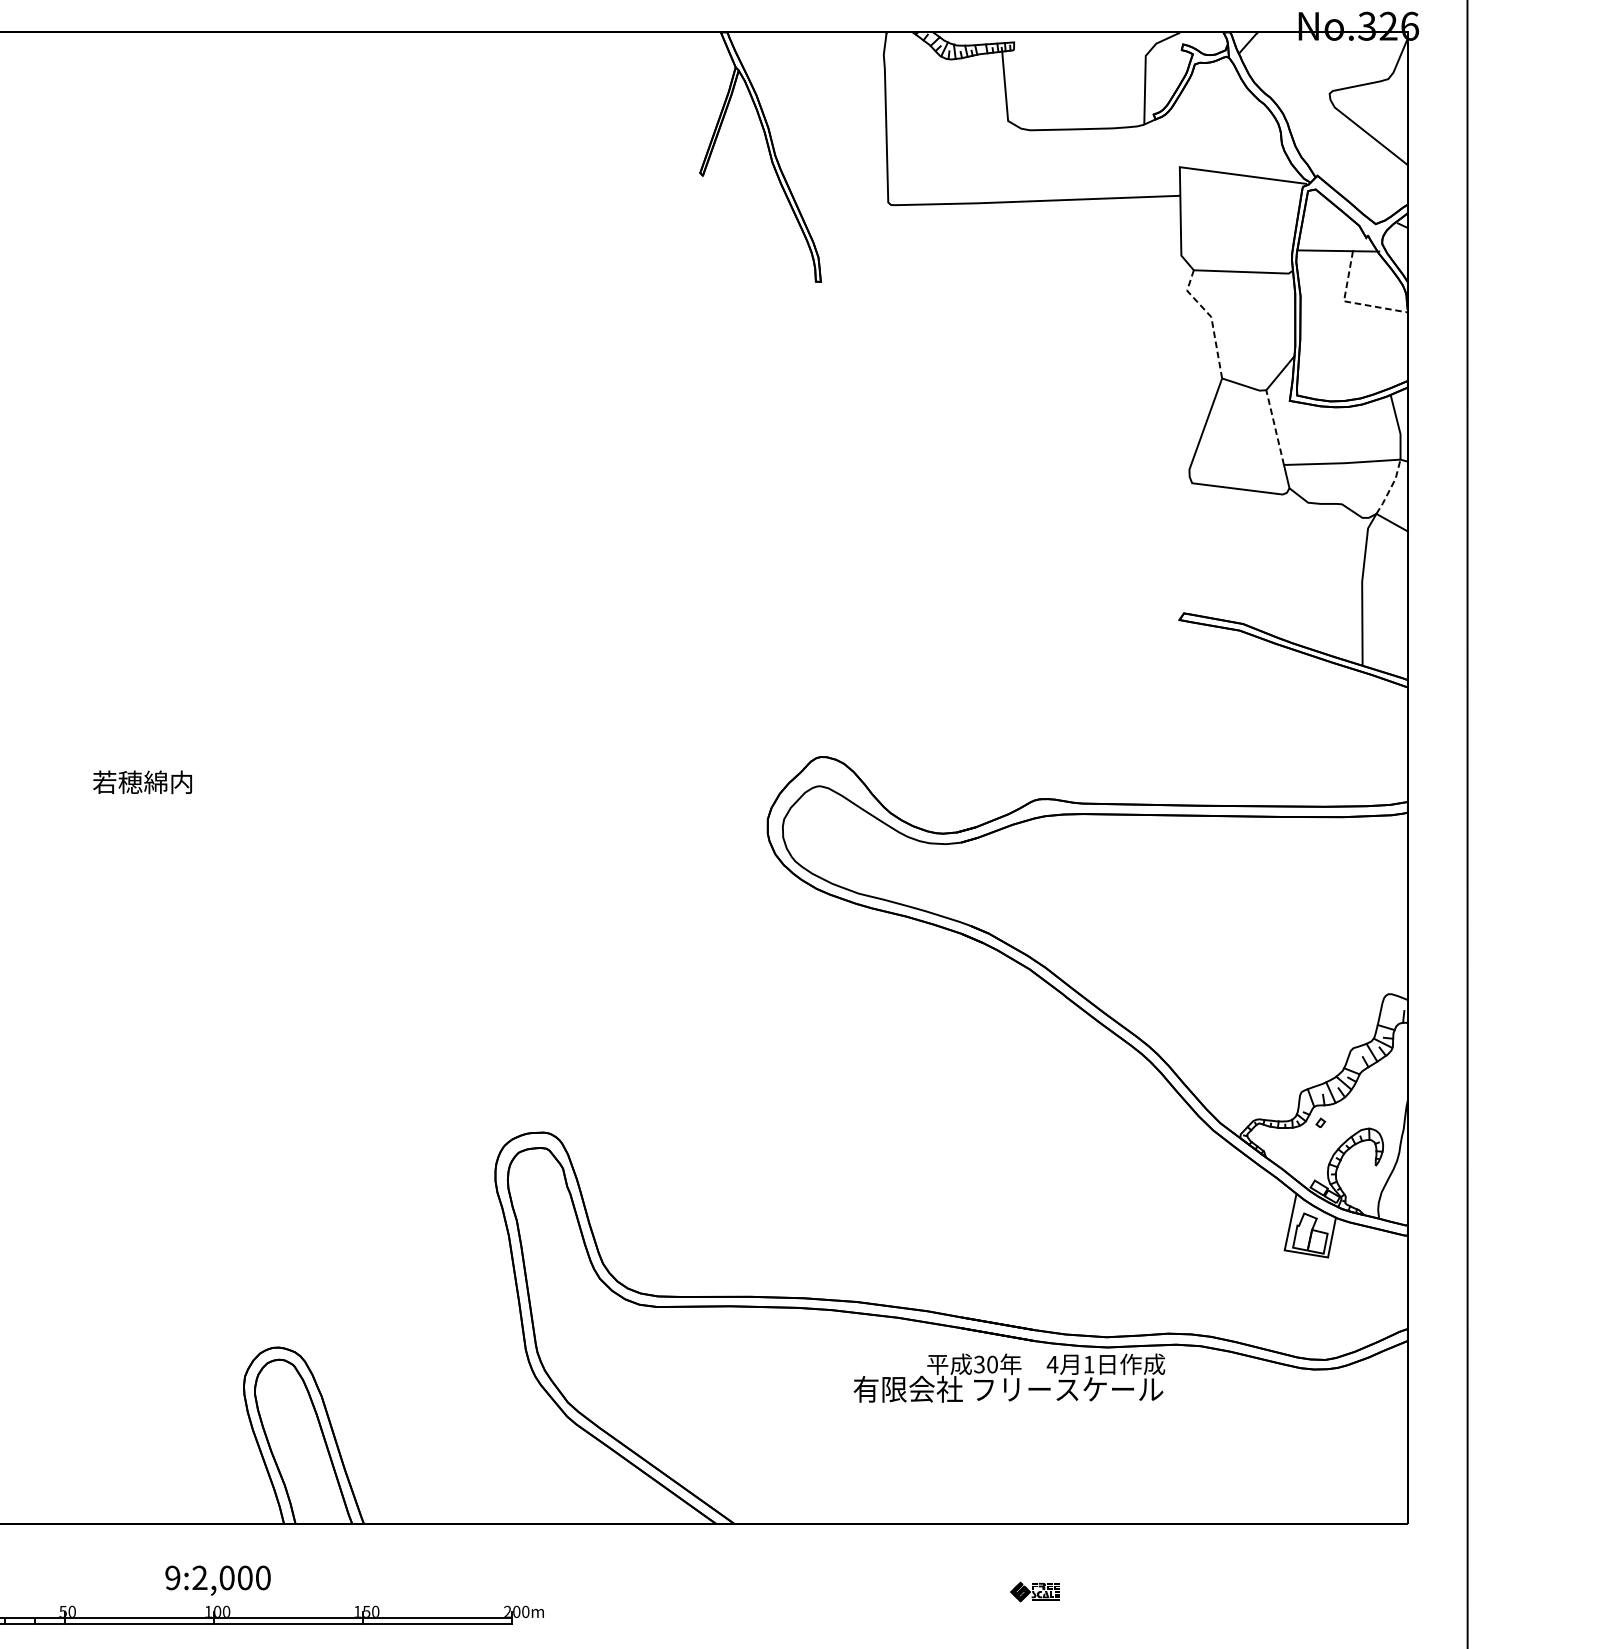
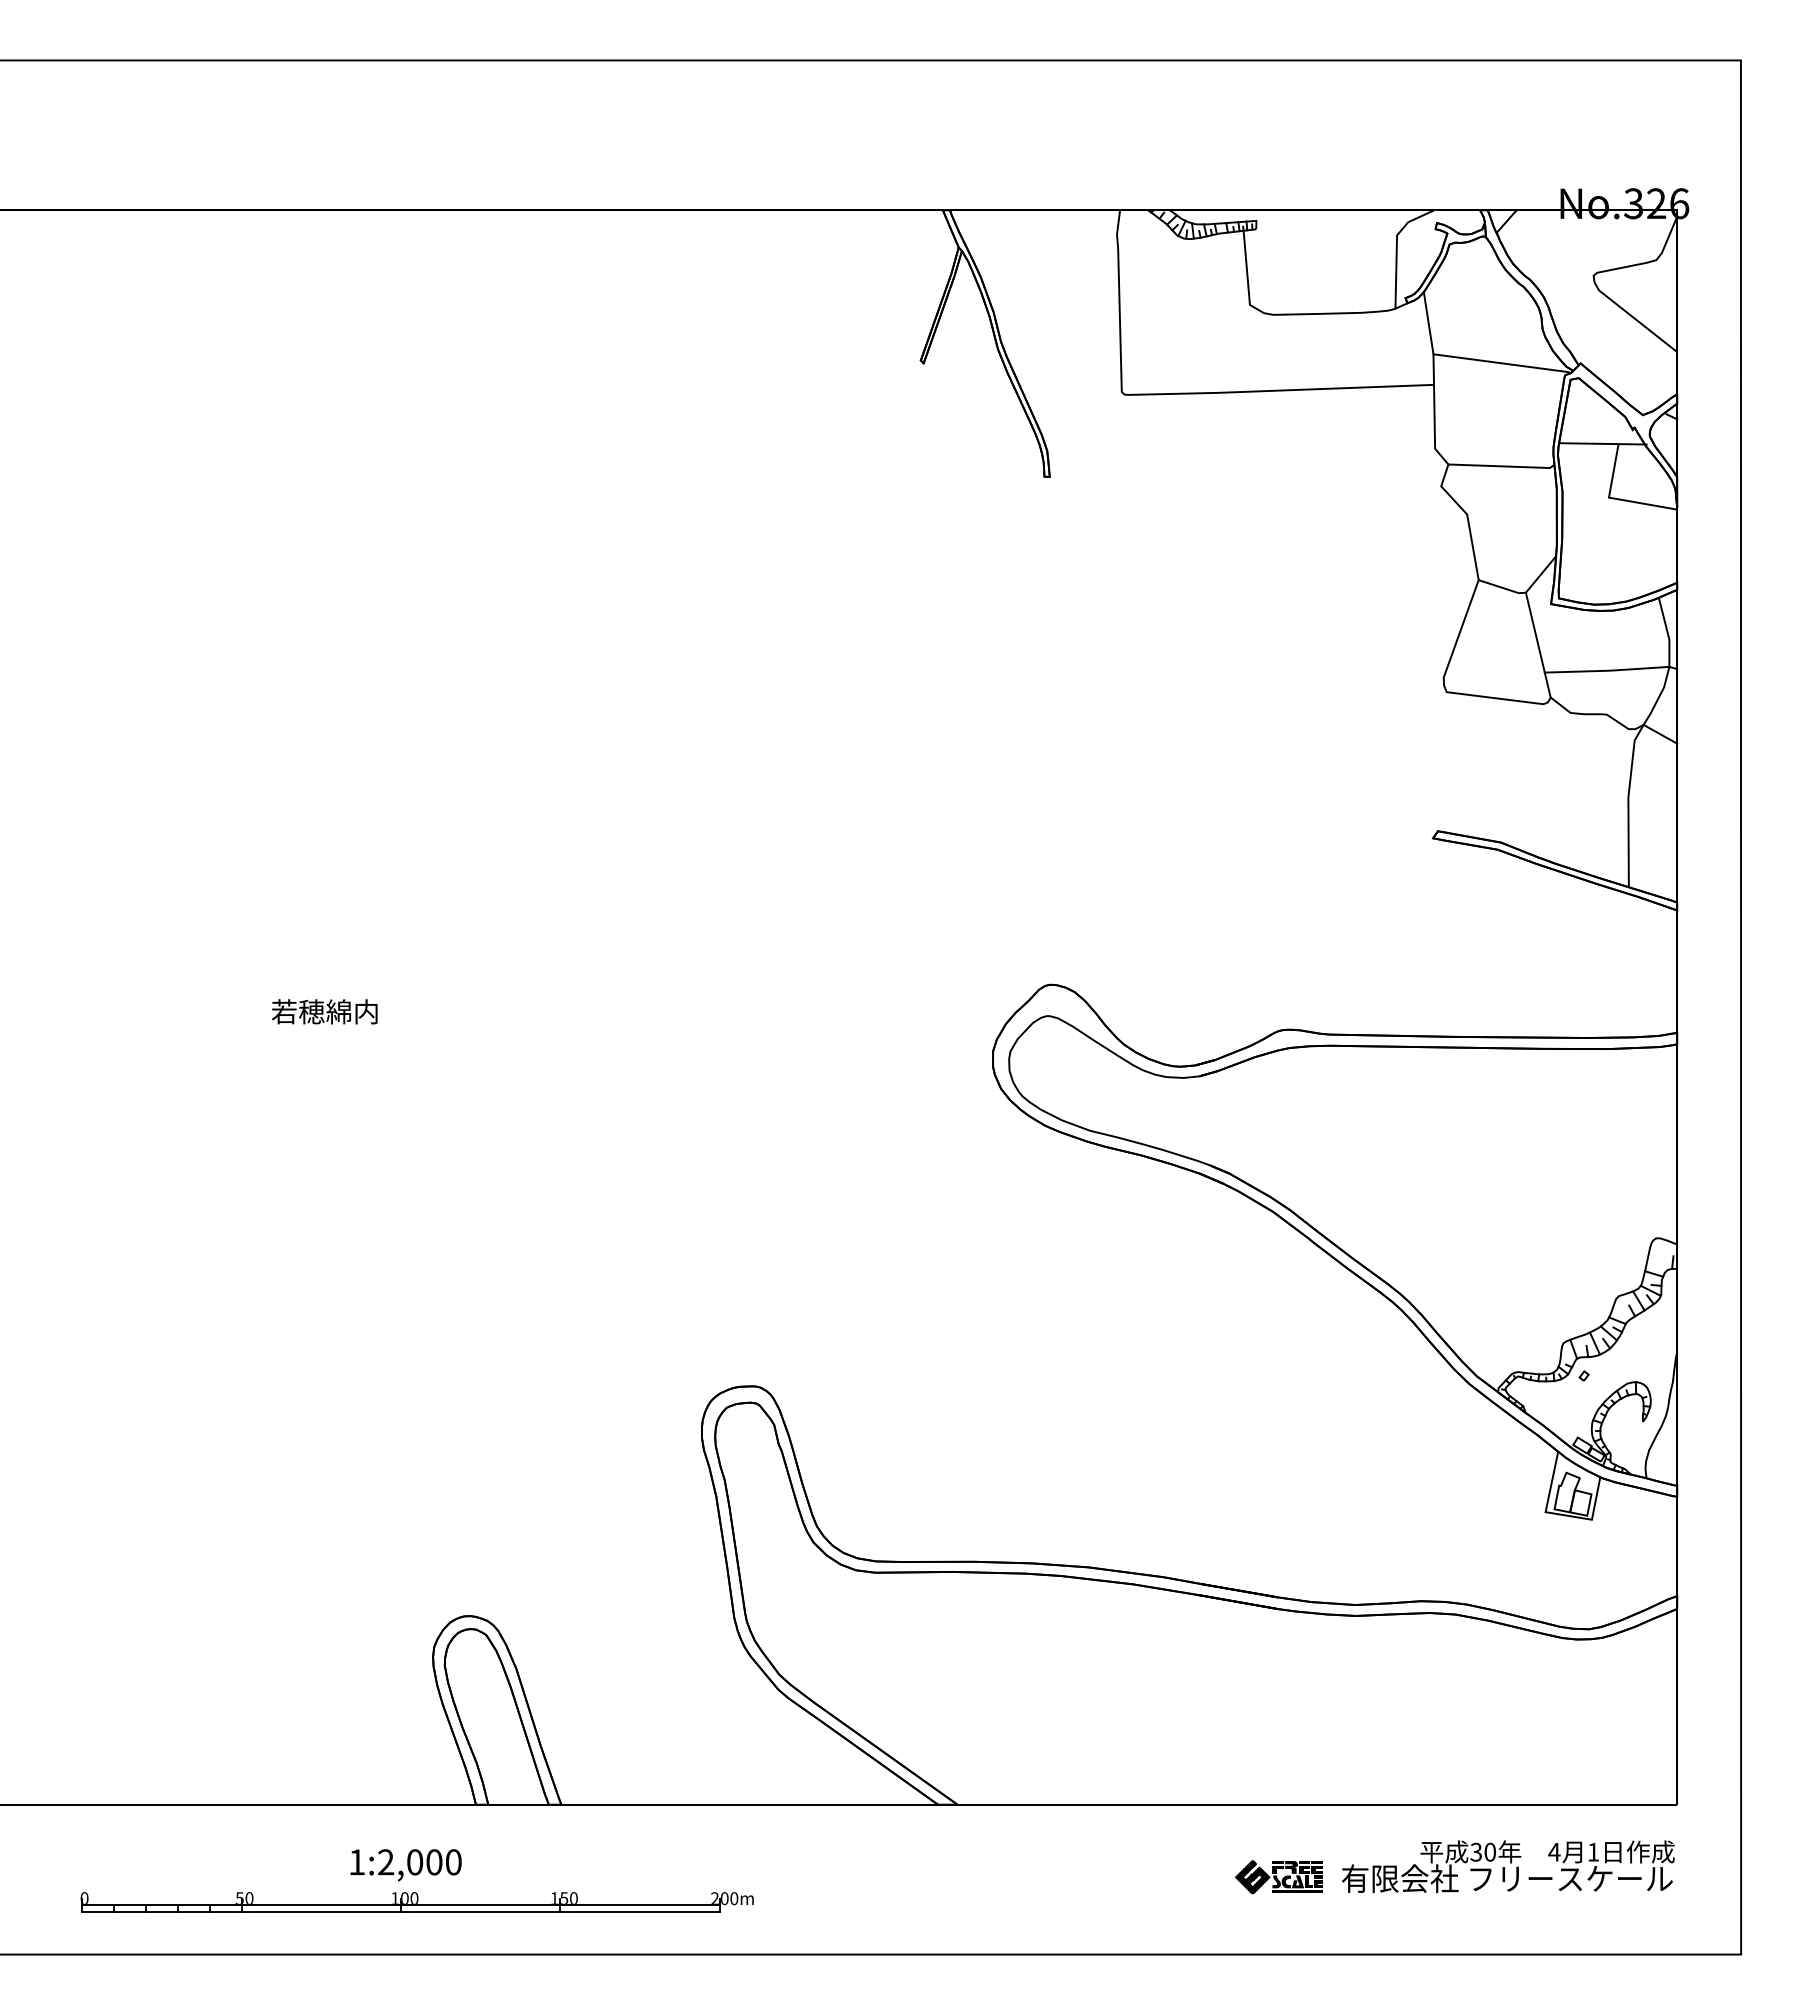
line: (1175, 138) -> (1428, 323), added
line: (1351, 302) -> (1616, 498), dashed -> solid
line: (1211, 318) -> (1467, 515), dashed -> solid
line: (1275, 427) -> (1535, 632), dashed -> solid
line: (1391, 488) -> (1659, 697), dashed -> solid
text: (1009, 1377) -> (1508, 1866), moved
text: (172, 1578) -> (356, 1862), 9:2,000 -> 1:2,000
part: (1034, 1592) -> (1278, 1877), size x1.67

